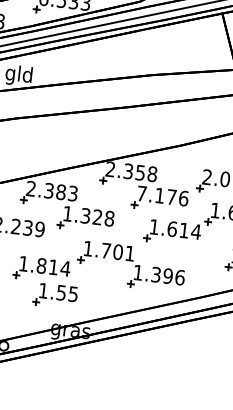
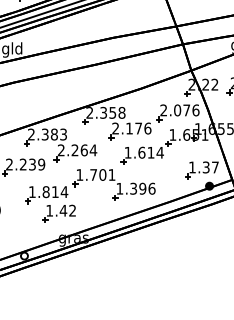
text: (141, 193) -> (115, 128), 7.176 -> 2.176
text: (88, 216) -> (77, 150), 1.328 -> 2.264
text: (66, 293) -> (67, 210), 1.55 -> 1.42

